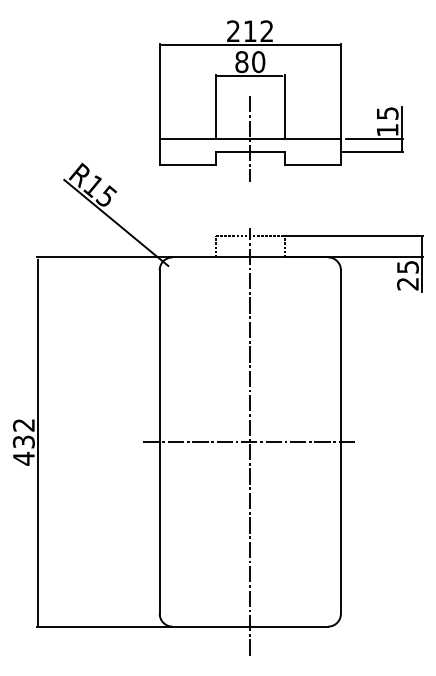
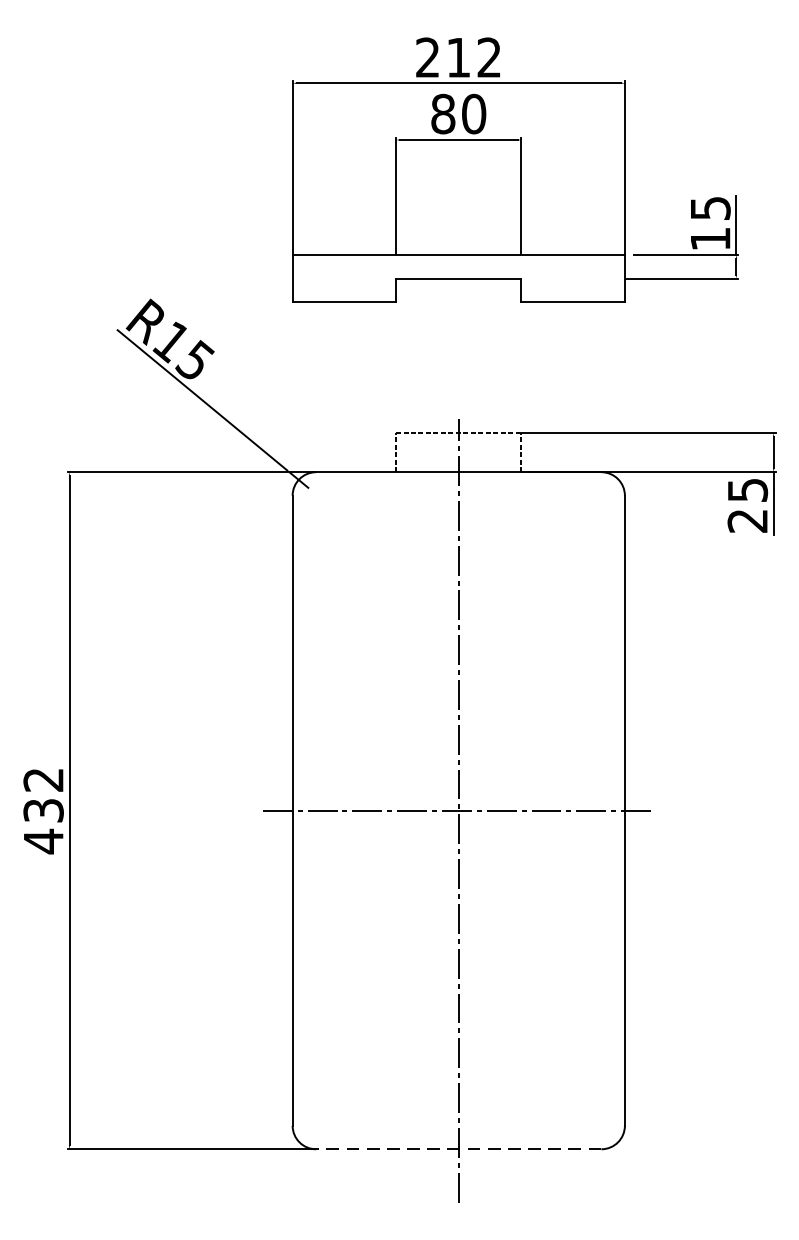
line: (250, 138) -> (459, 254), removed
line: (250, 626) -> (459, 1148), solid -> dashed

